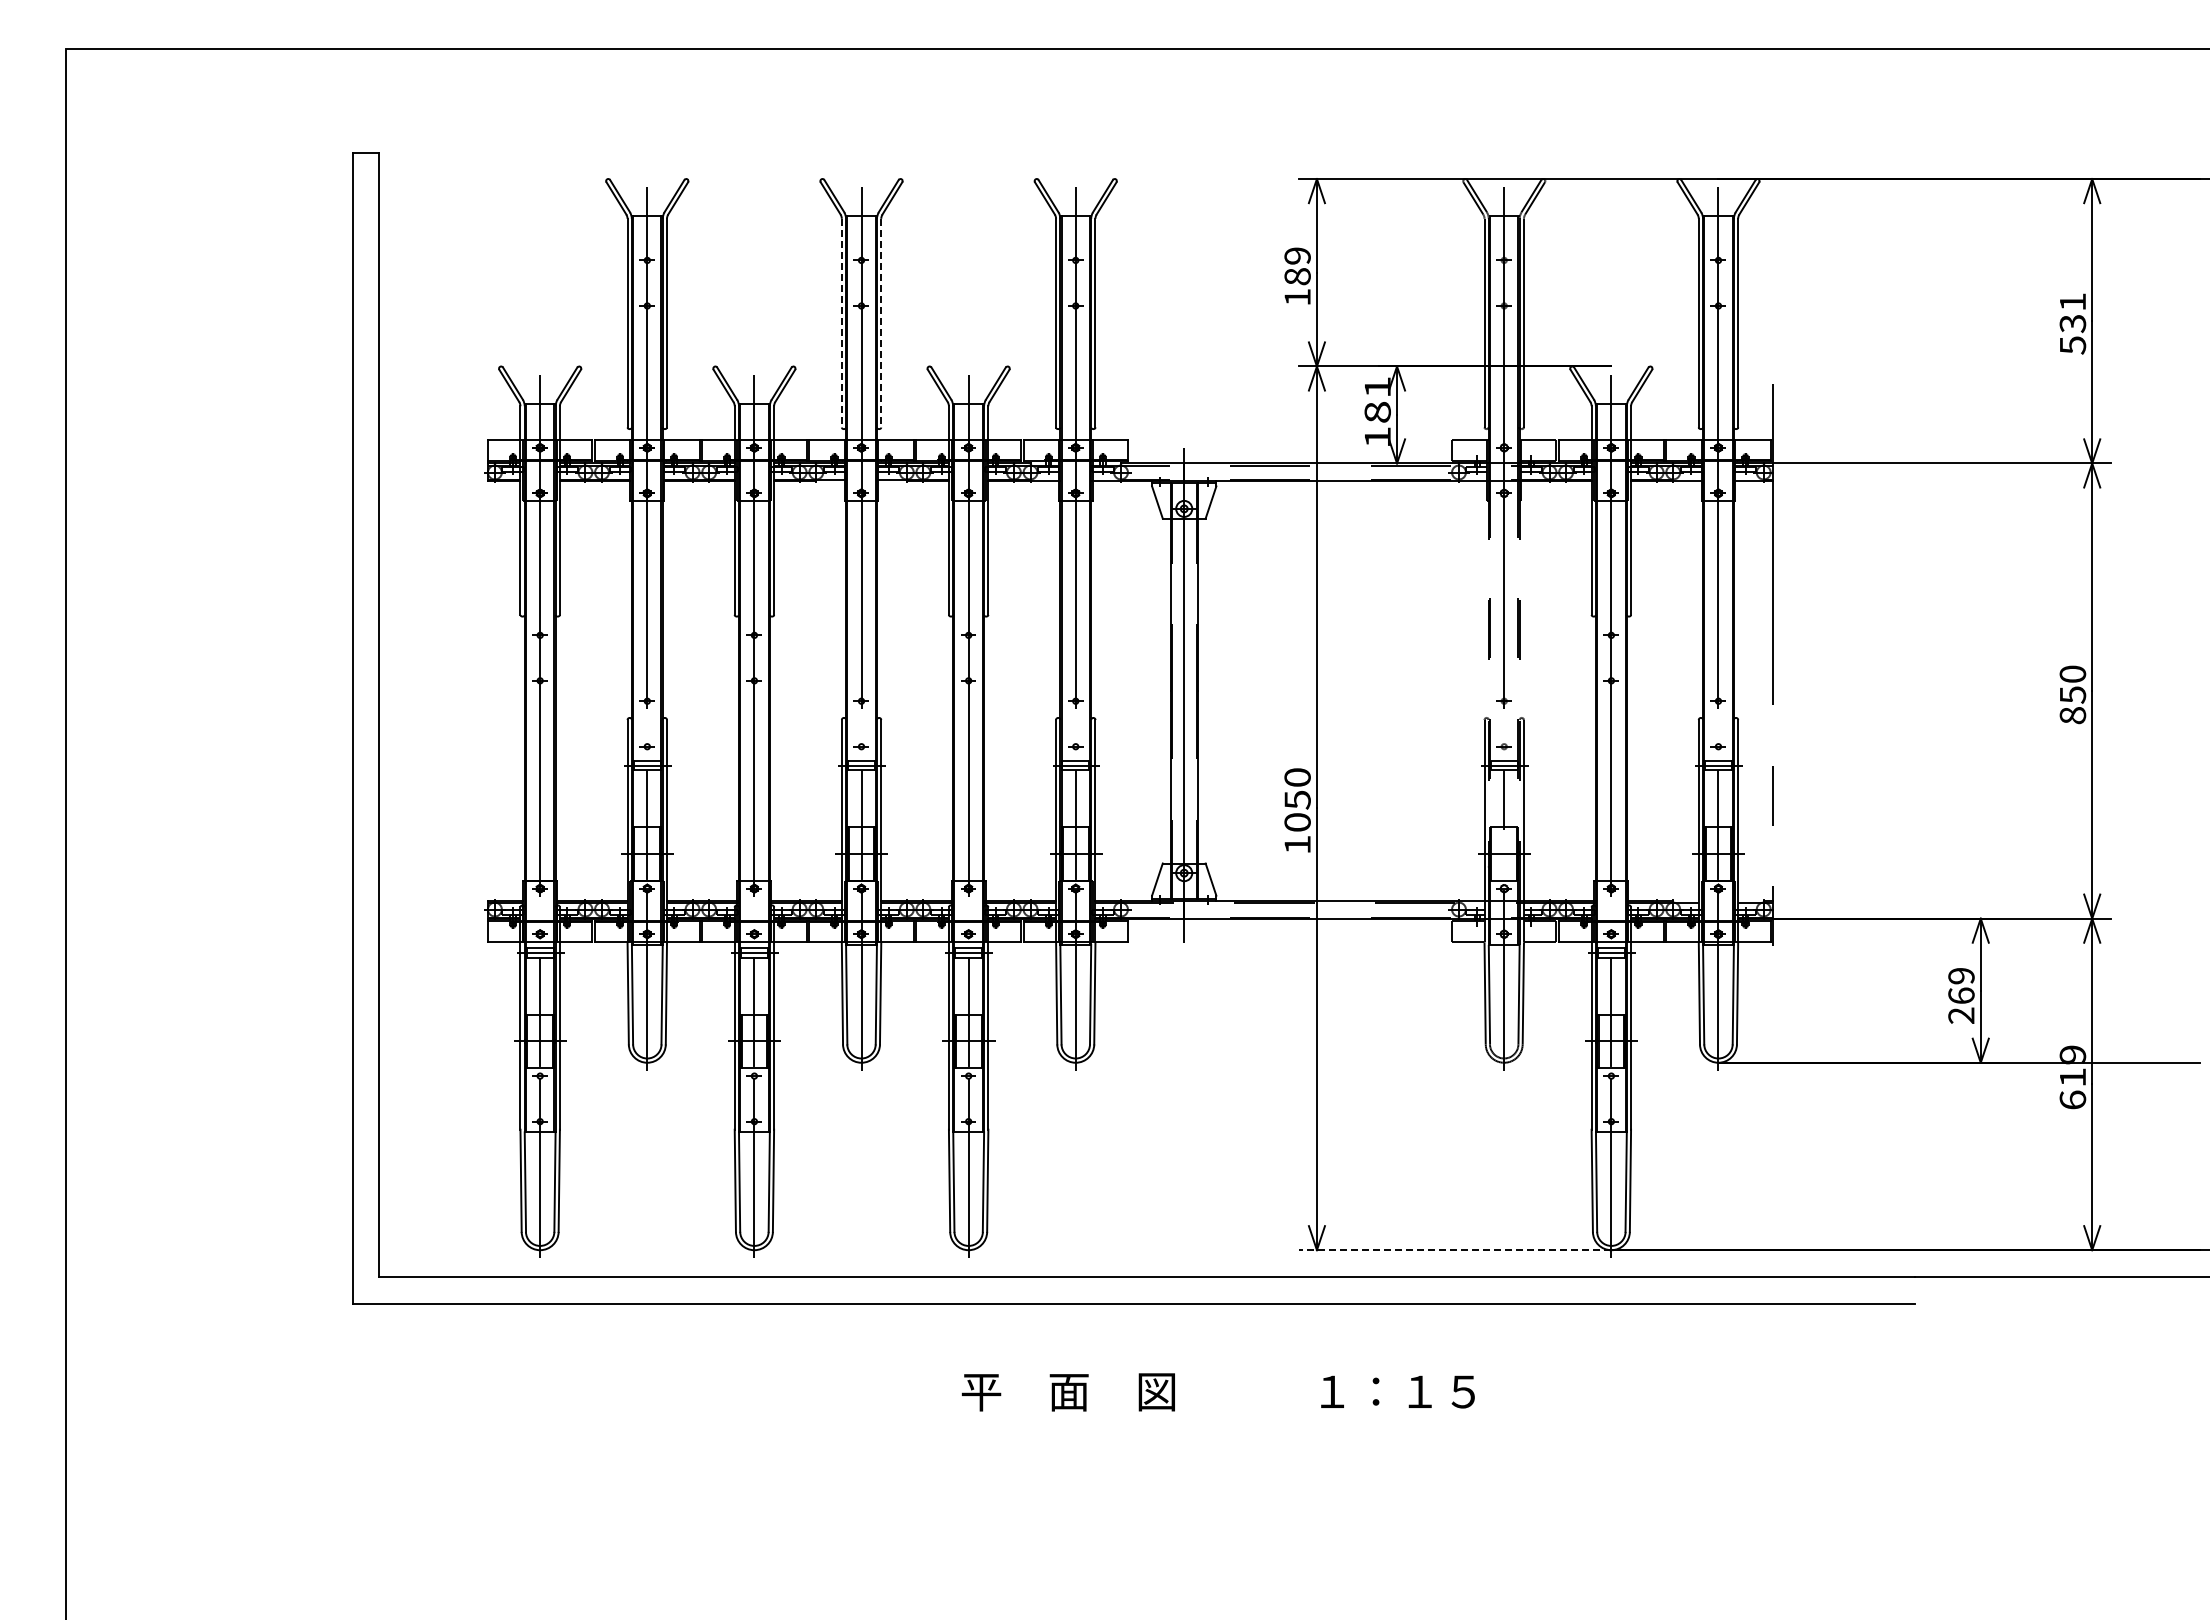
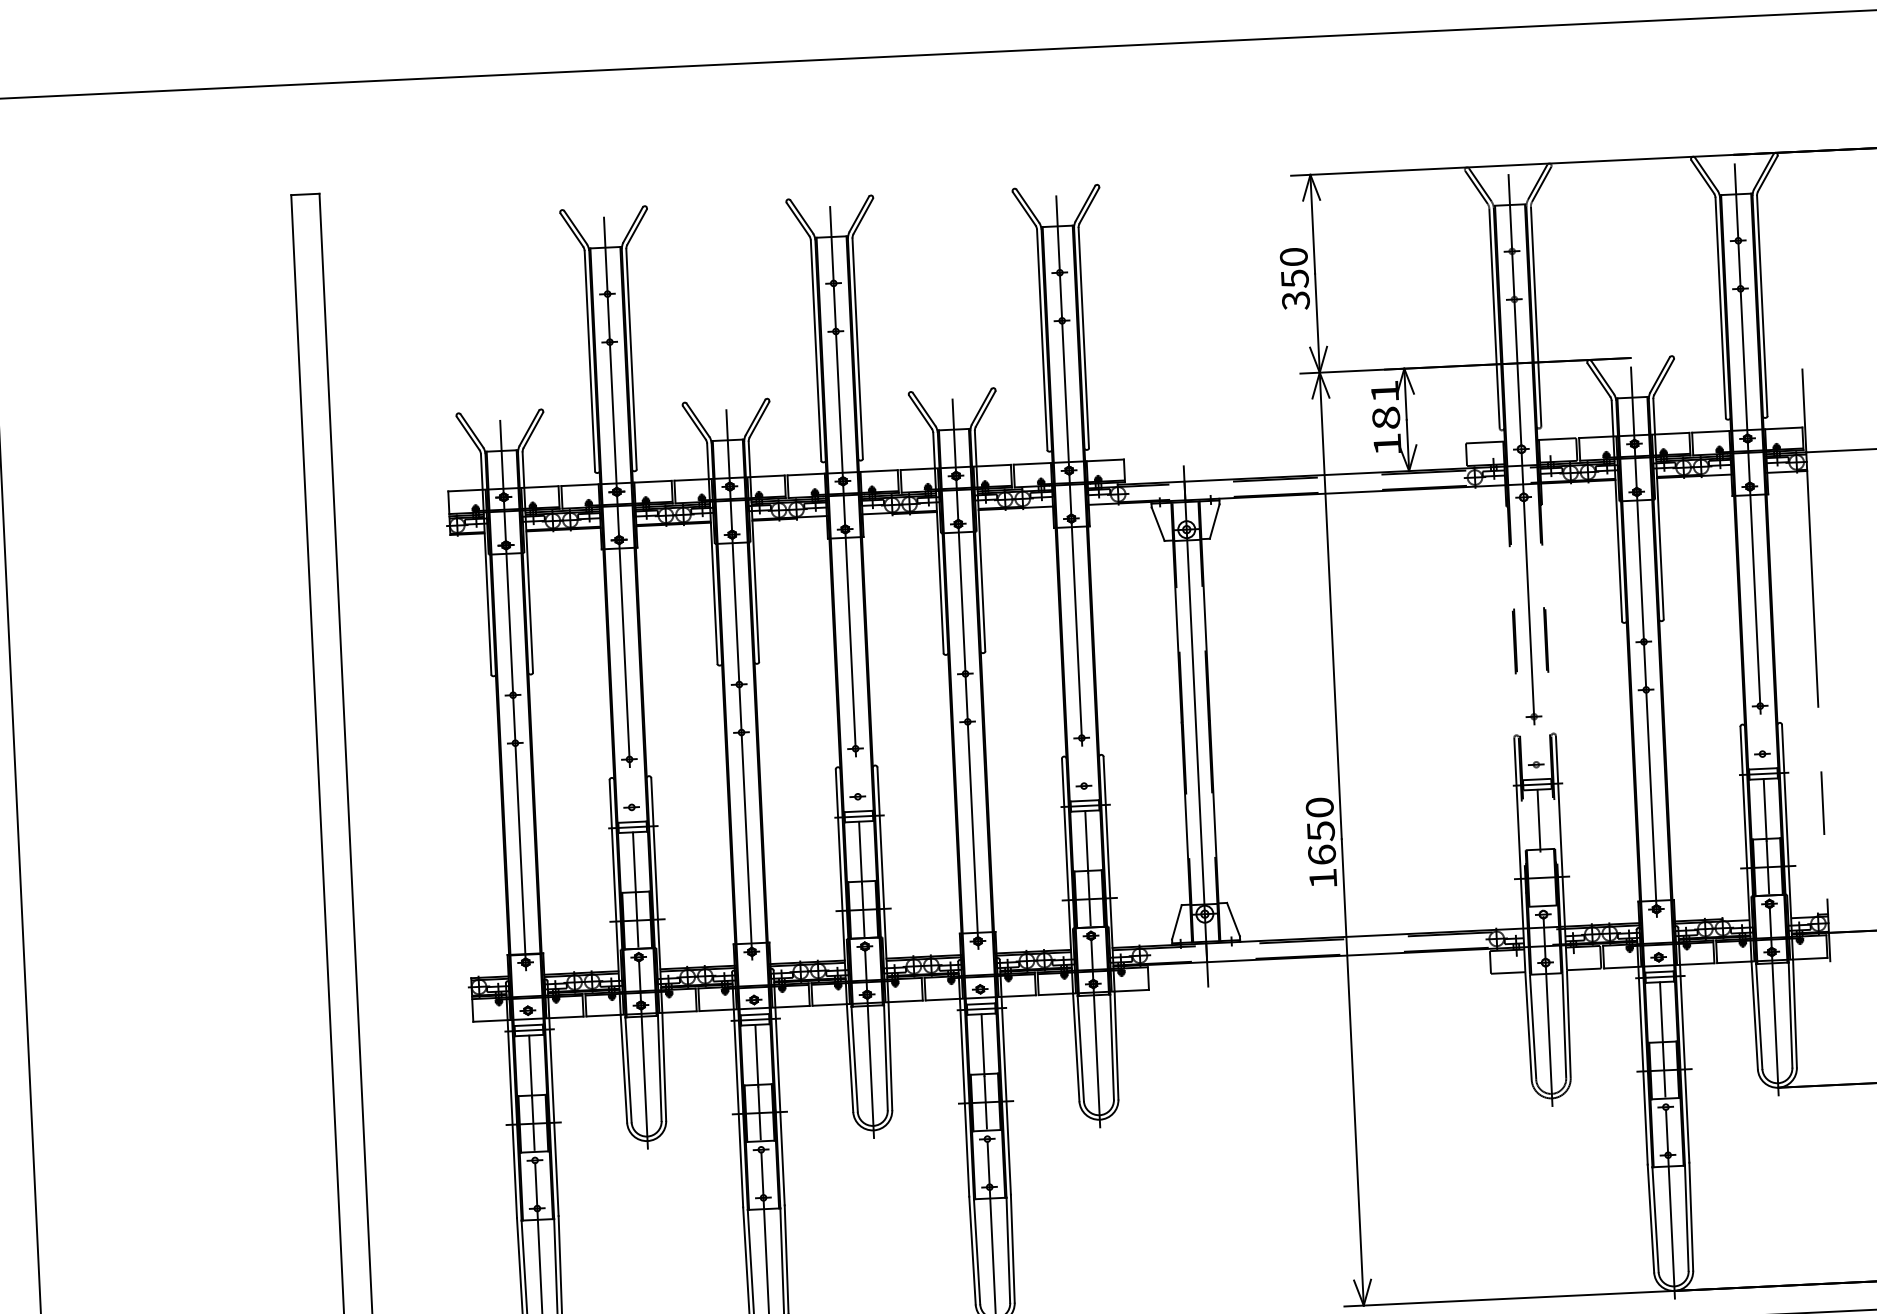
text: (1297, 276) -> (1294, 278), 189 -> 350
line: (841, 323) -> (815, 350), dashed -> solid
line: (881, 323) -> (857, 349), dashed -> solid
text: (1297, 822) -> (1321, 855), 1050 -> 1650
line: (1454, 1250) -> (1508, 1299), dashed -> solid

